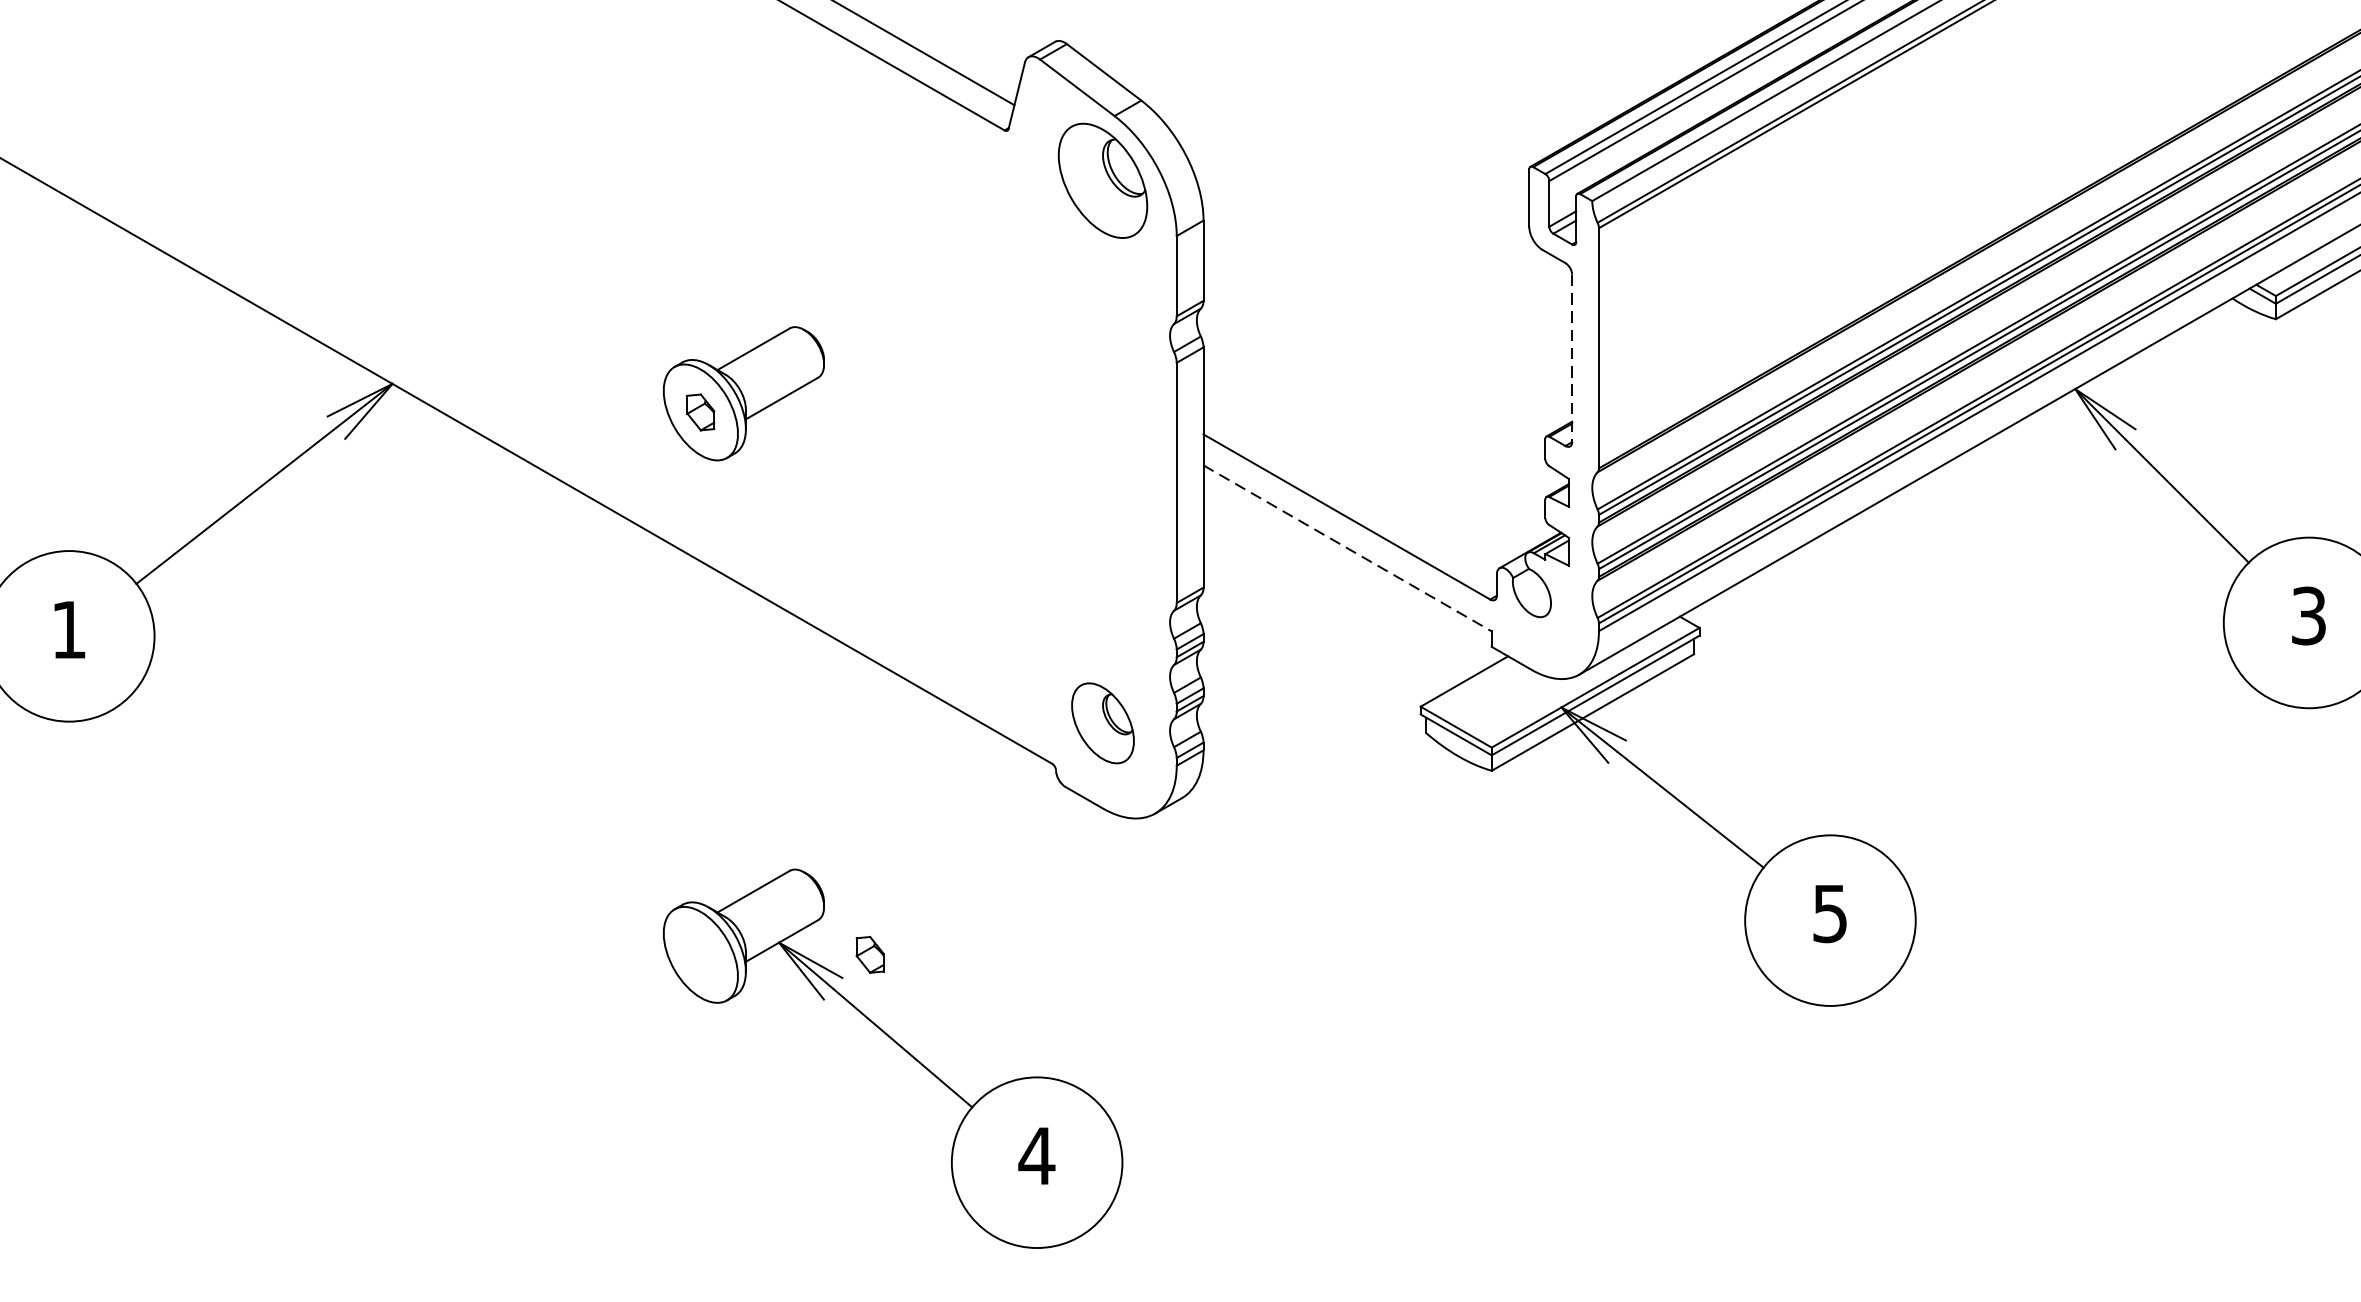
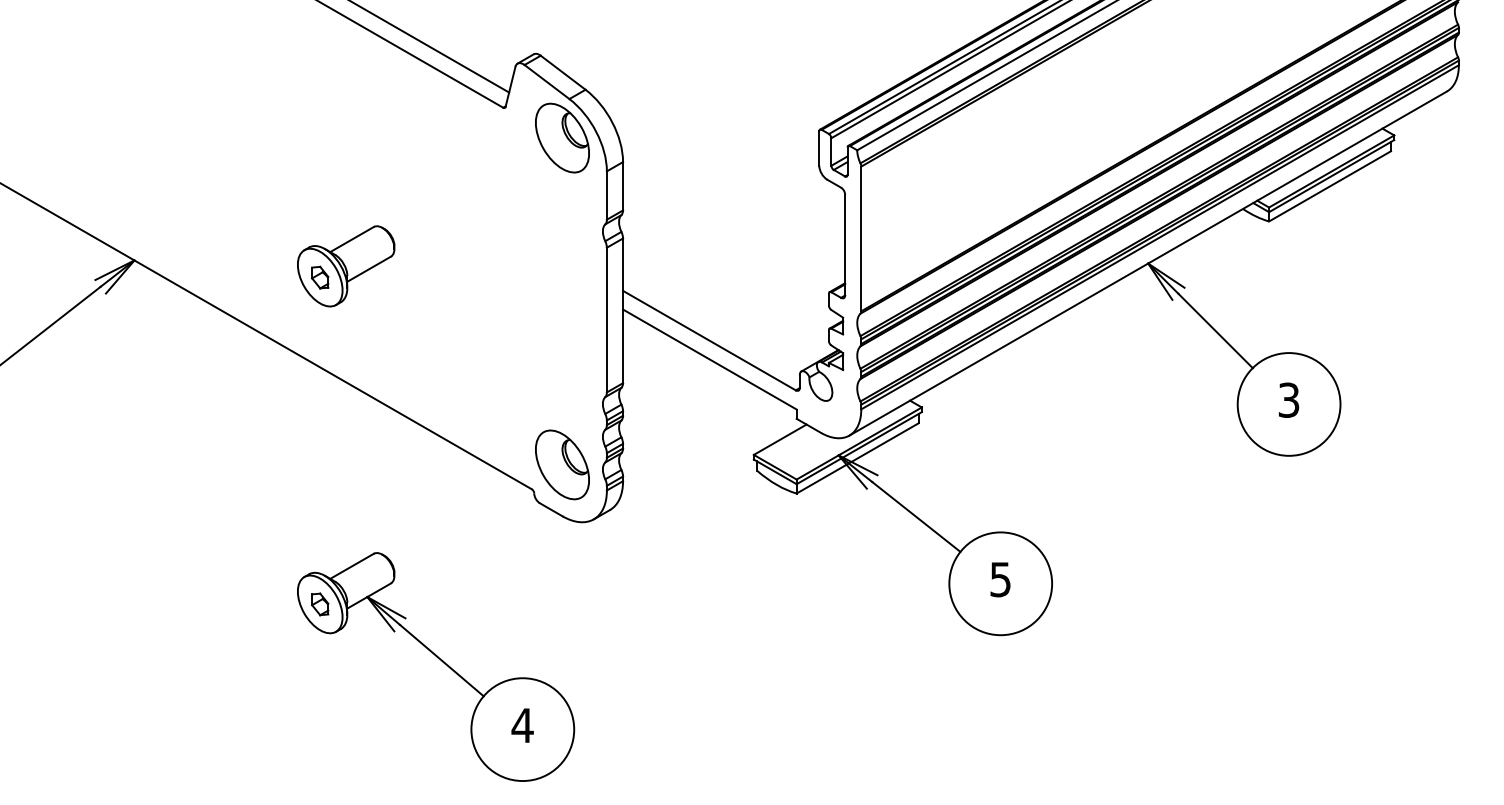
line: (1572, 359) -> (845, 245), dashed -> solid
line: (1348, 548) -> (710, 359), dashed -> solid
part: (1103, 722) -> (562, 464), size x1.43
part: (870, 955) -> (320, 604), moved

